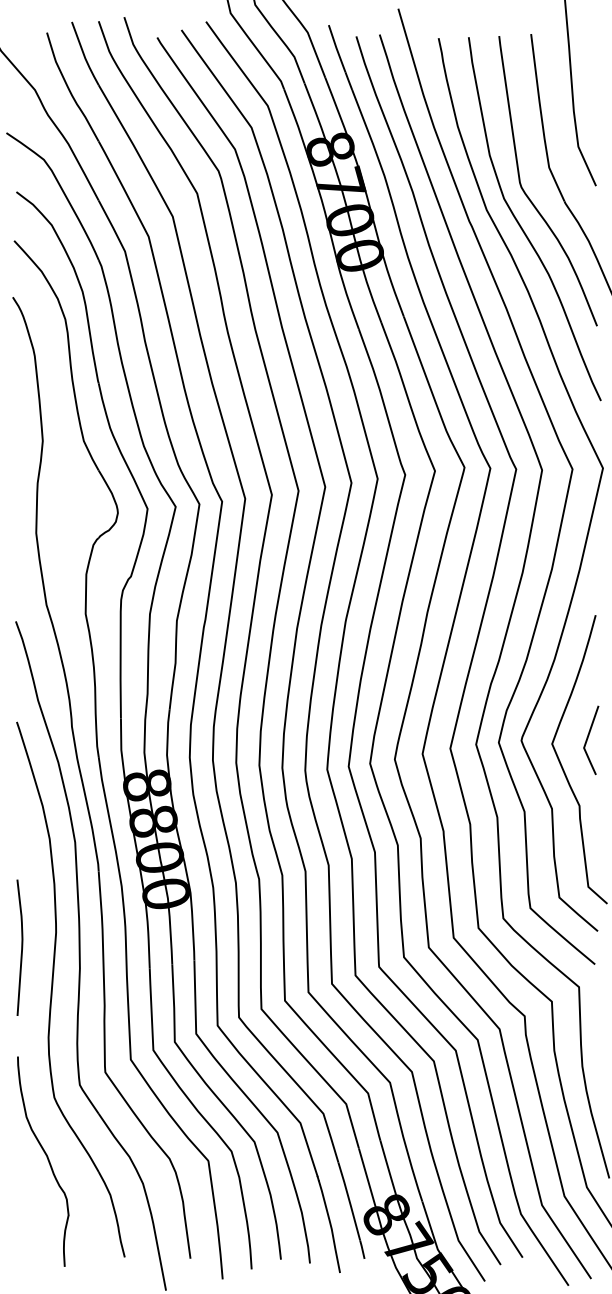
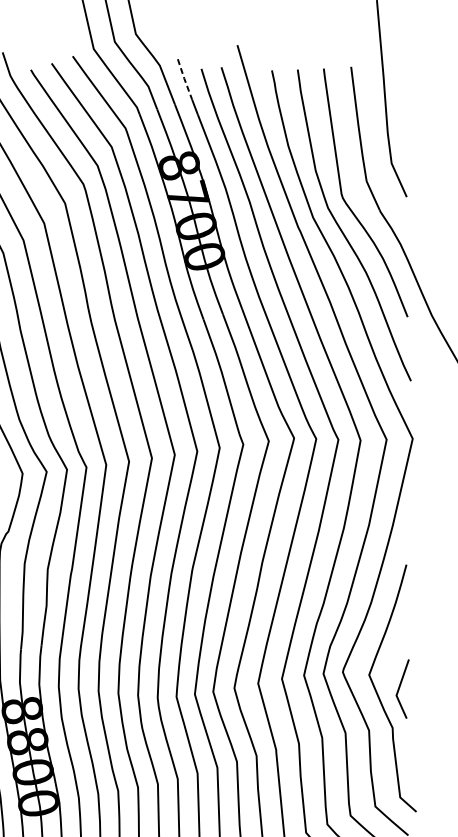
line: (336, 48) -> (184, 79), solid -> dashed
line: (588, 738) -> (400, 687), moved

